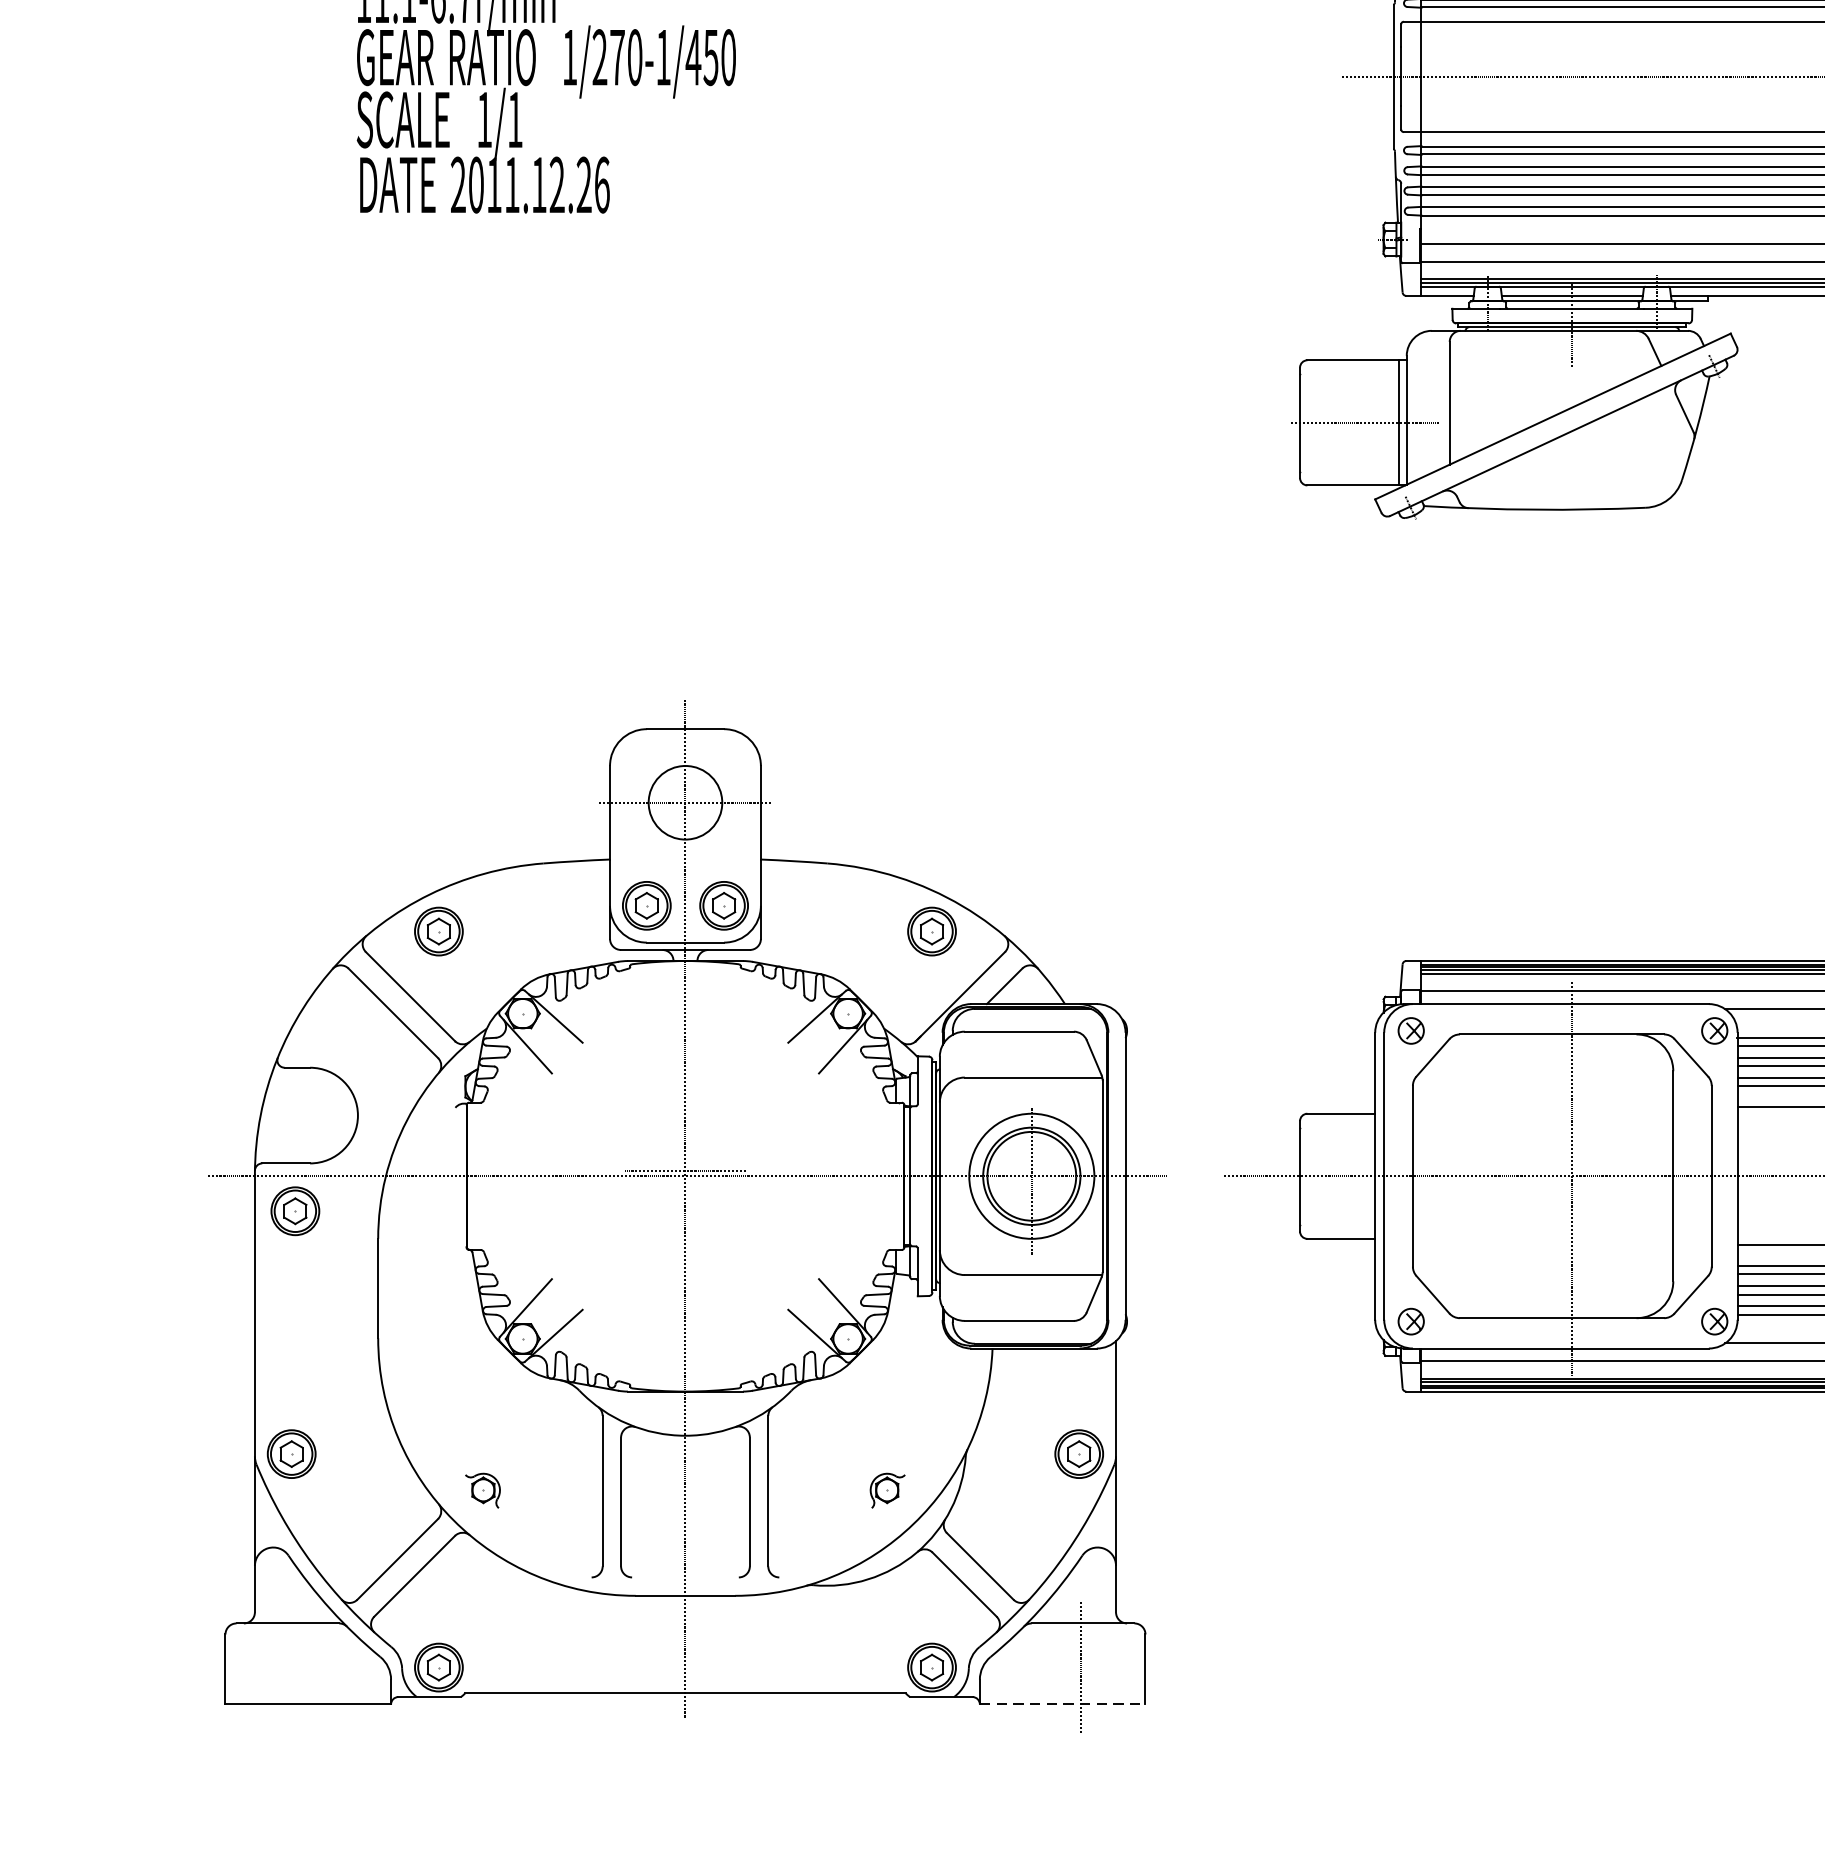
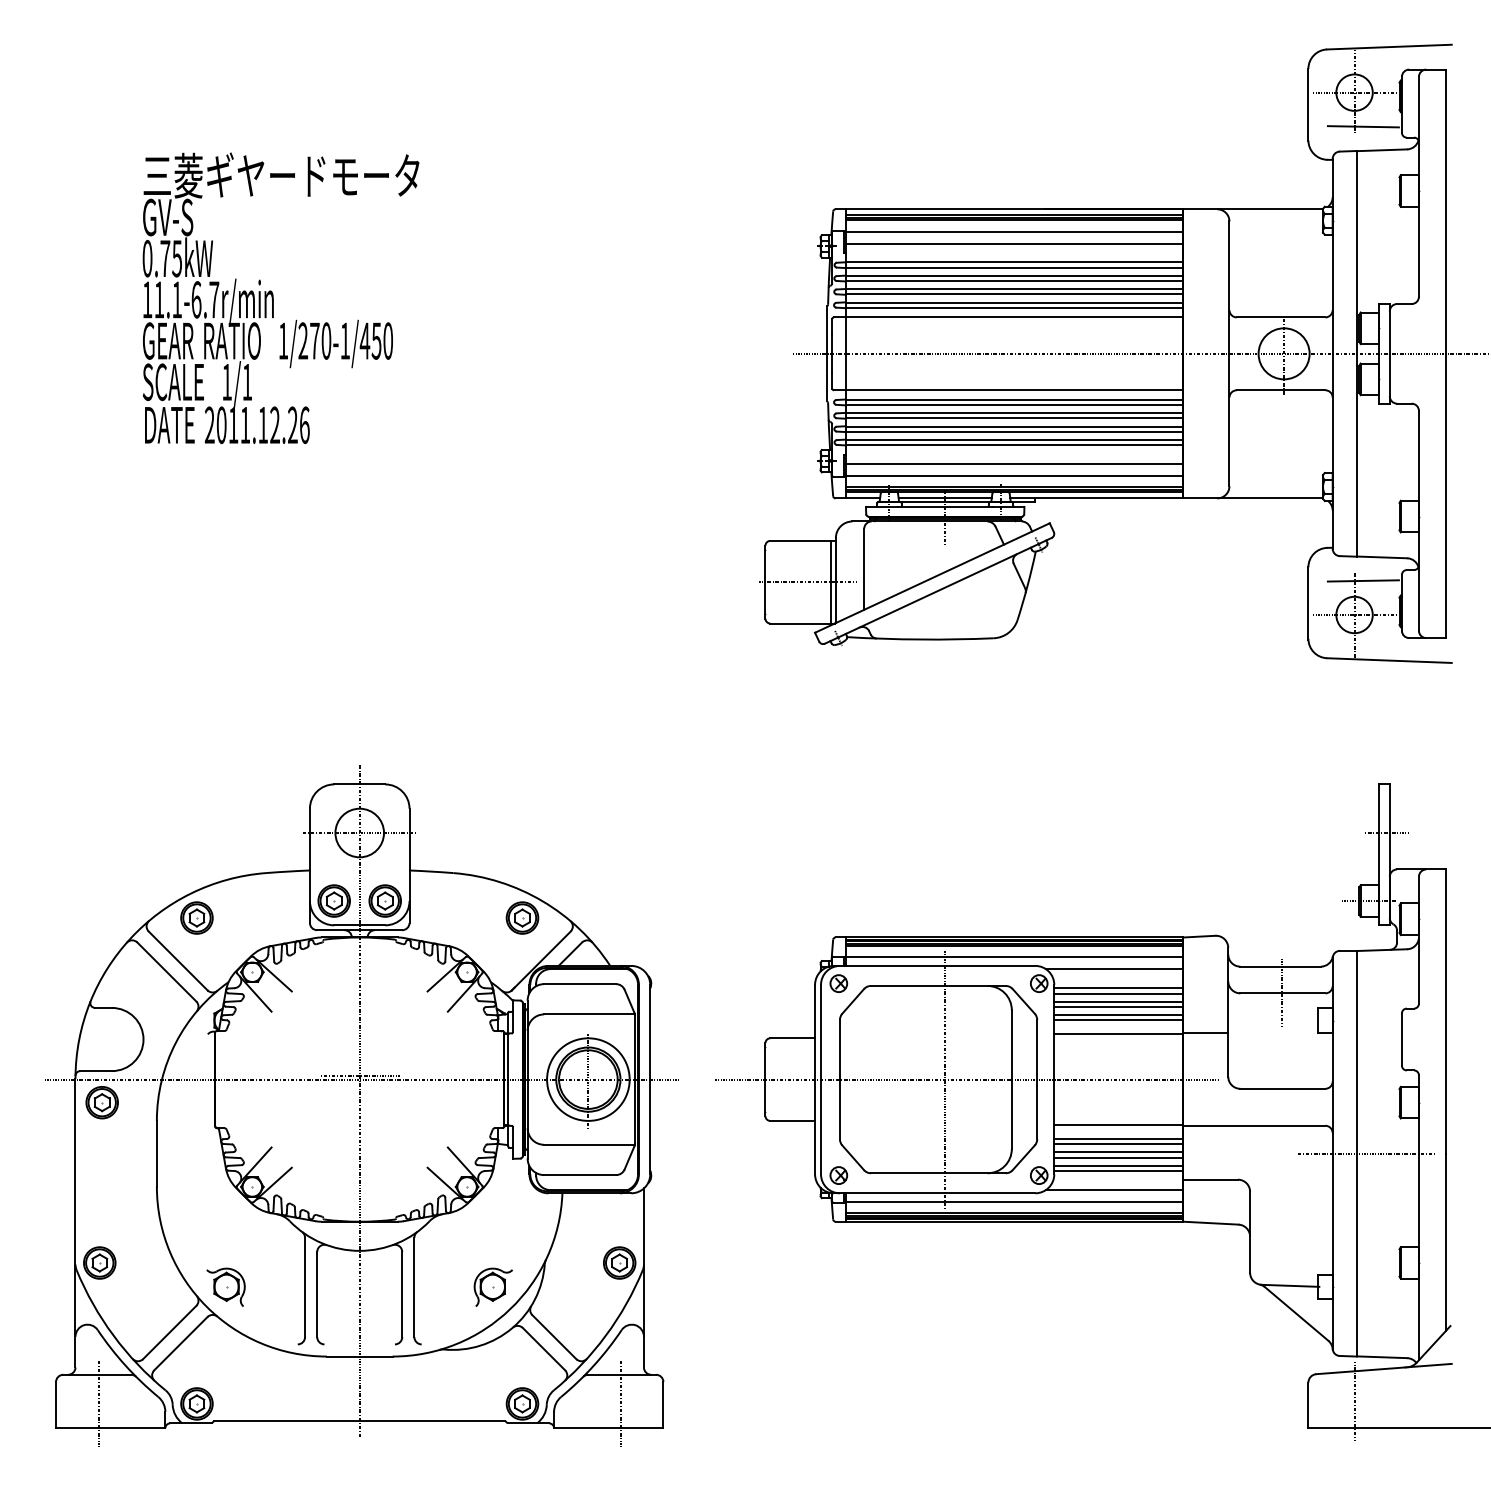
part: (482, 1489) -> (225, 1286), size x1.67
part: (886, 1489) -> (492, 1286), size x1.67
line: (289, 1666) -> (98, 1403), added
line: (1062, 1704) -> (608, 1428), dashed -> solid

